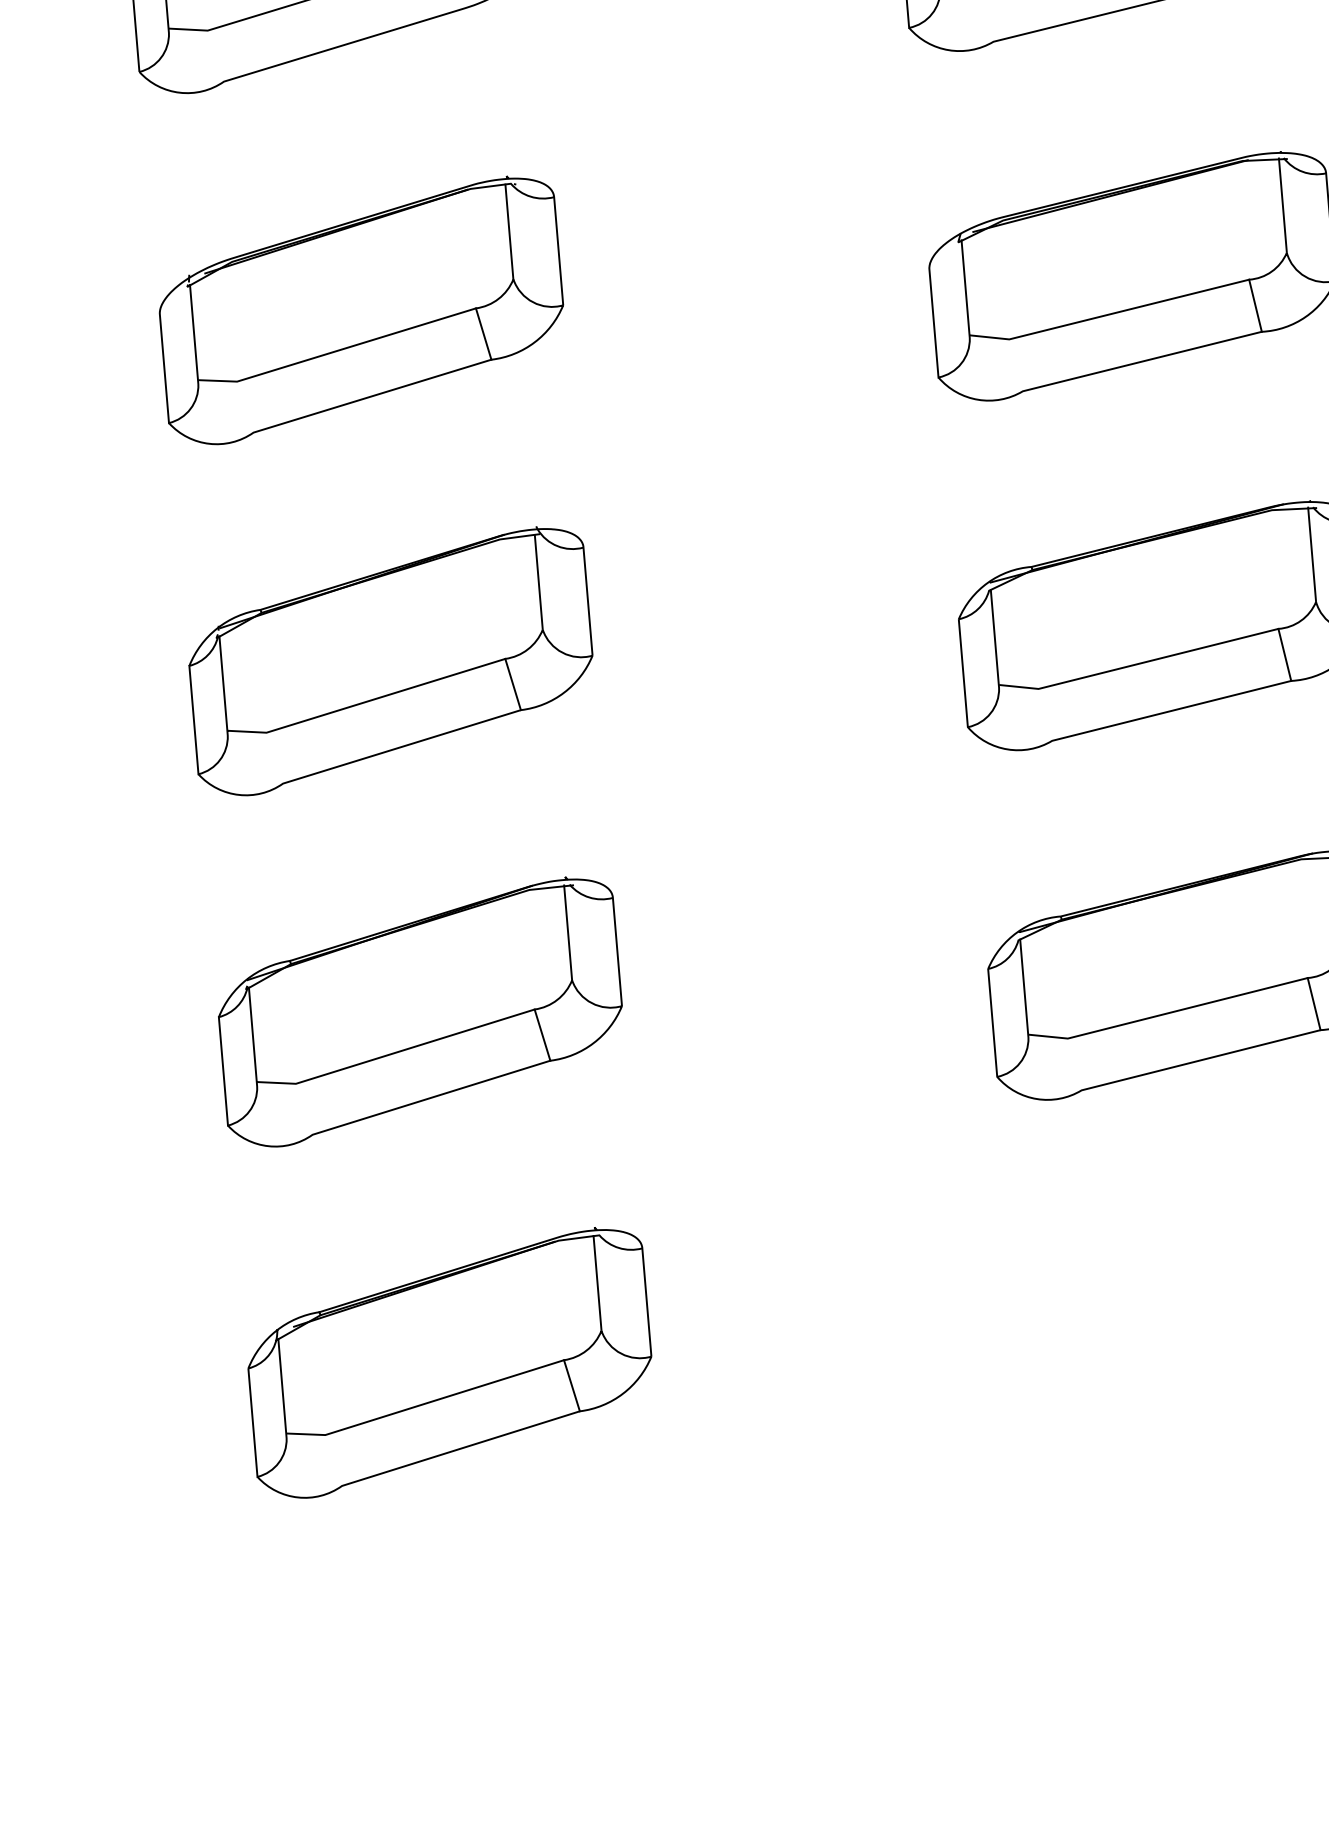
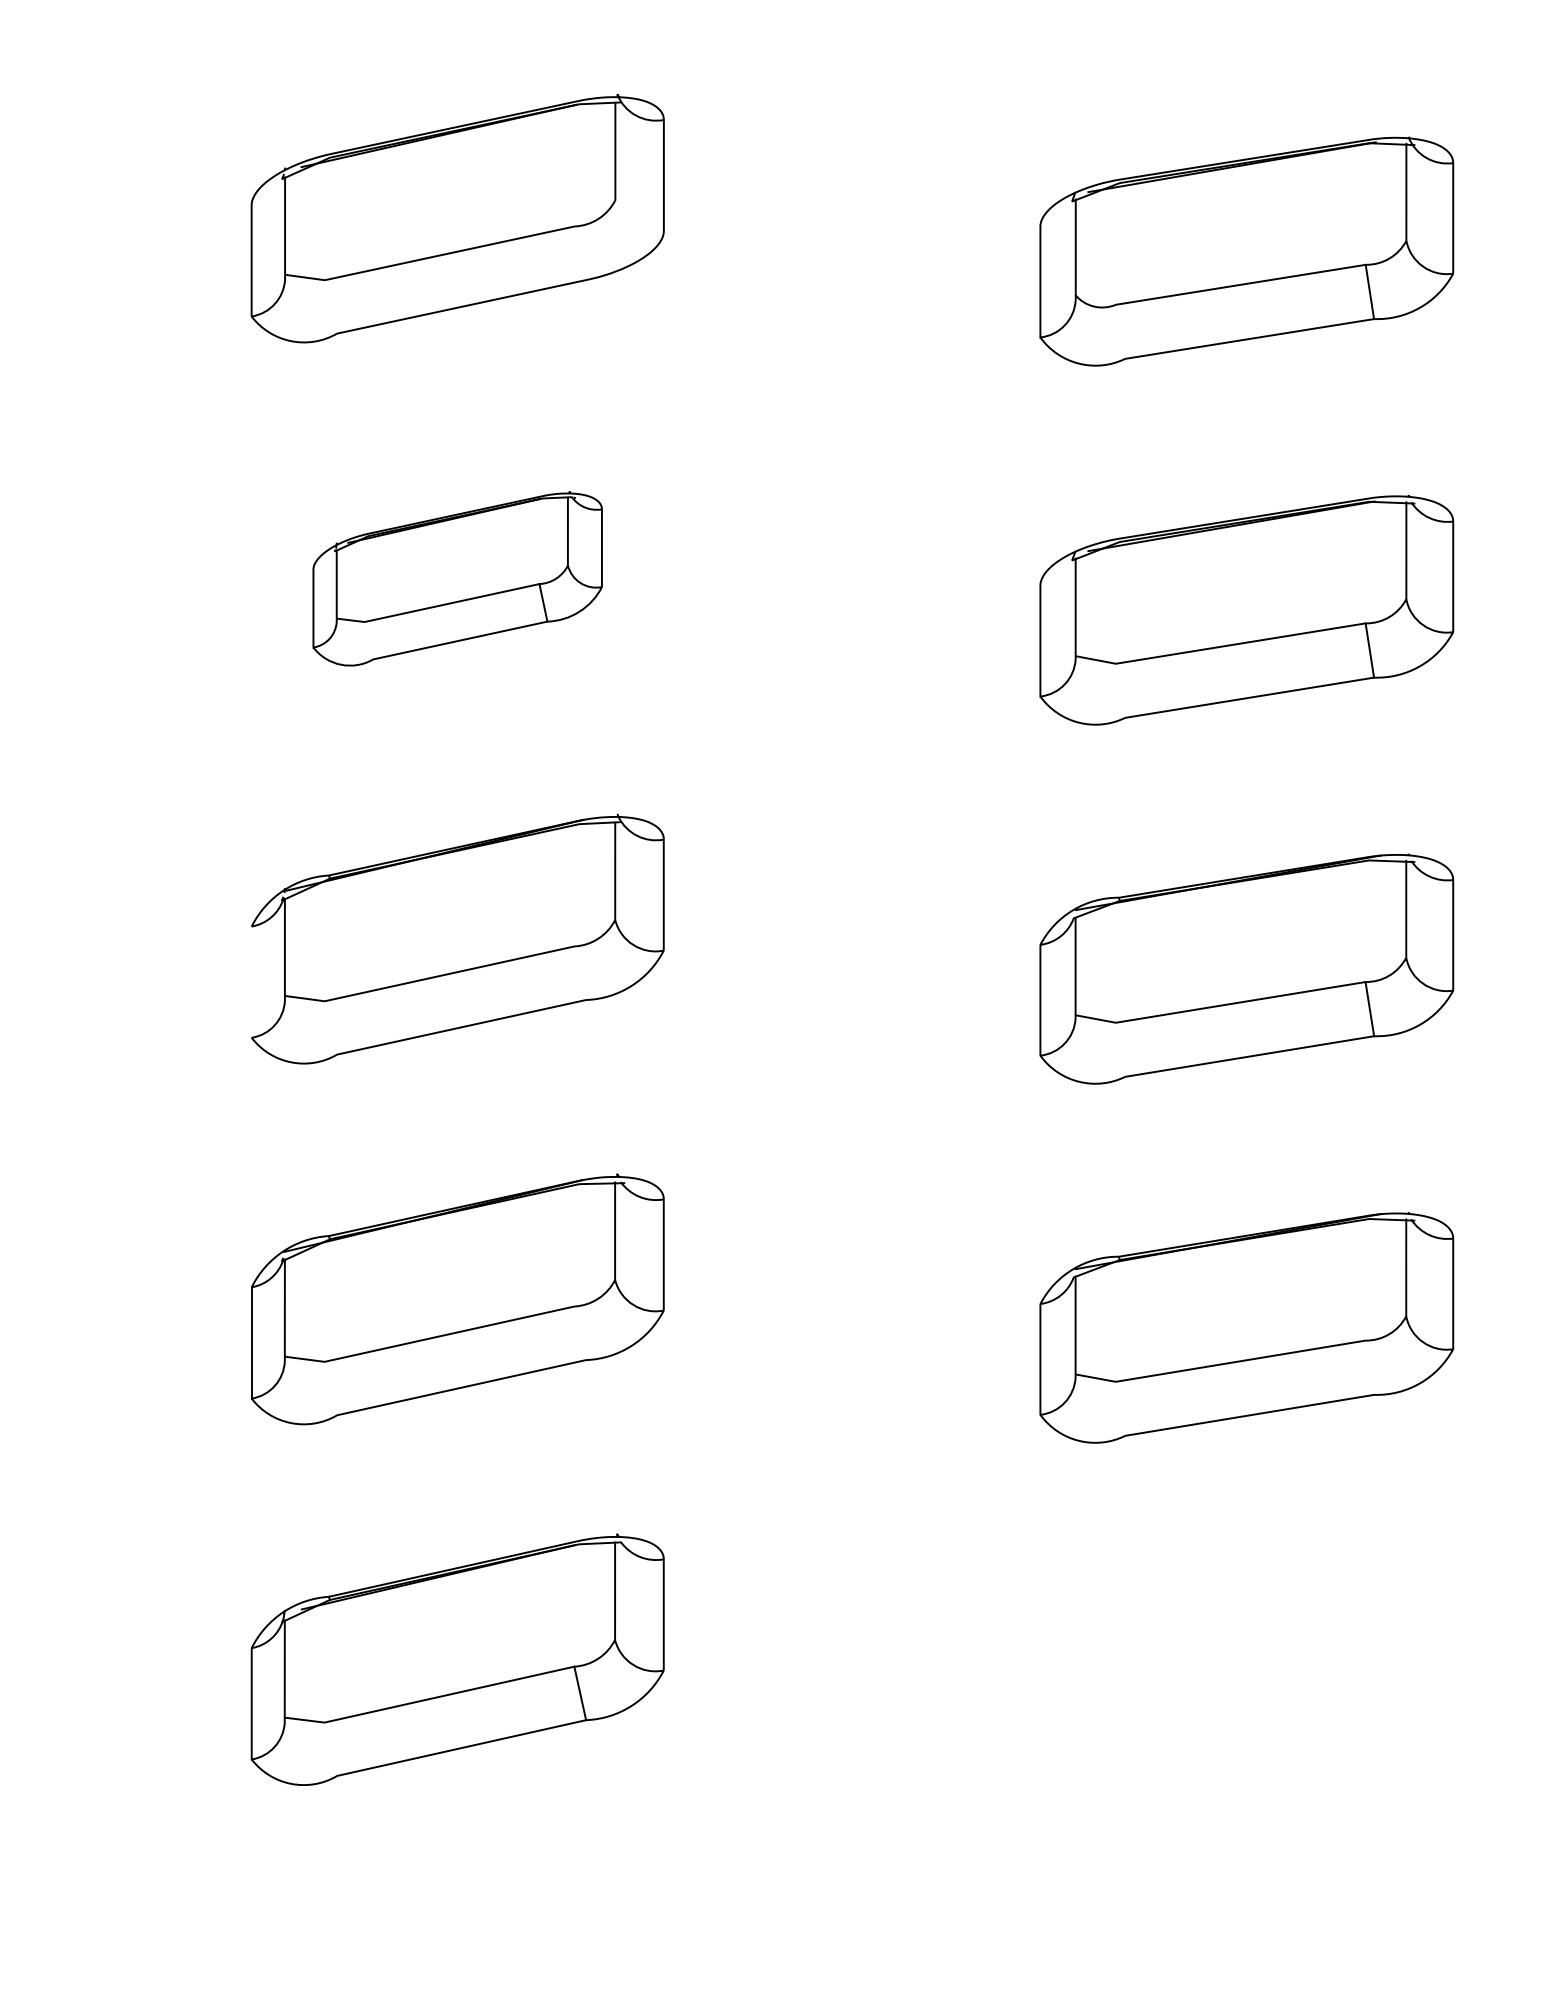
part: (361, 310) -> (457, 578), size x0.7
line: (513, 684) -> (580, 973), removed
line: (193, 719) -> (251, 981), removed
line: (1313, 1003) -> (1369, 1367), removed
line: (542, 1035) -> (580, 1333), removed

